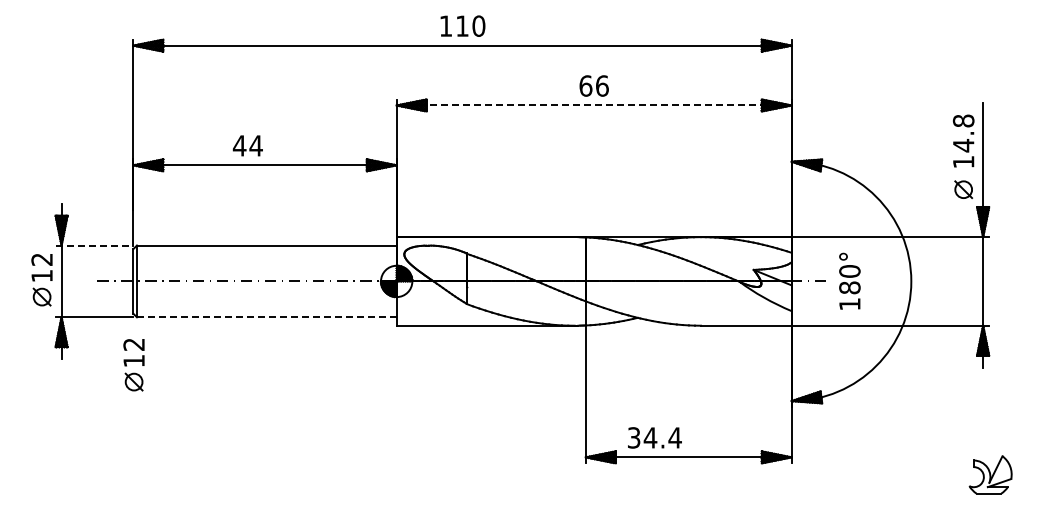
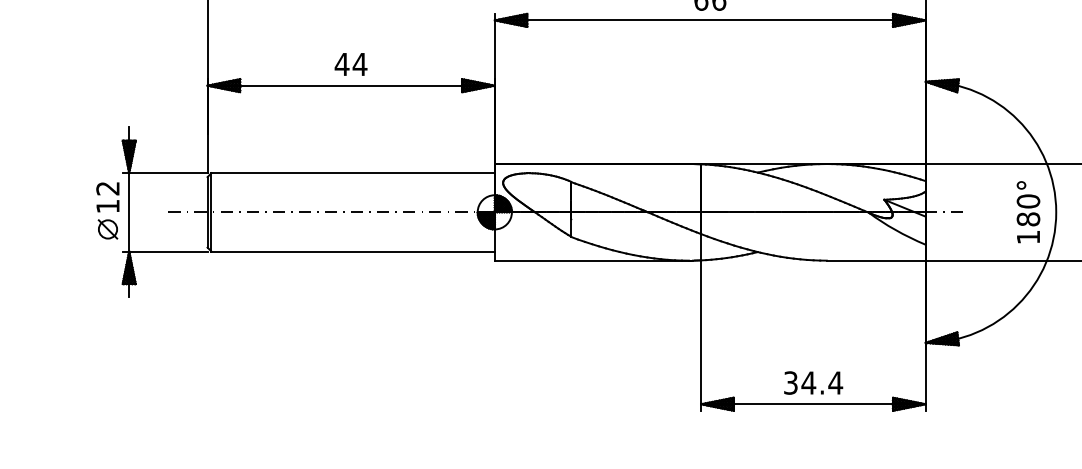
line: (594, 105) -> (710, 20), dashed -> solid
text: (247, 145) -> (350, 64), moved
line: (94, 245) -> (165, 173), dashed -> solid
text: (849, 280) -> (1028, 211), moved
line: (266, 317) -> (352, 251), dashed -> solid
part: (133, 365) -> (207, 304), removed
text: (654, 437) -> (813, 382), moved

